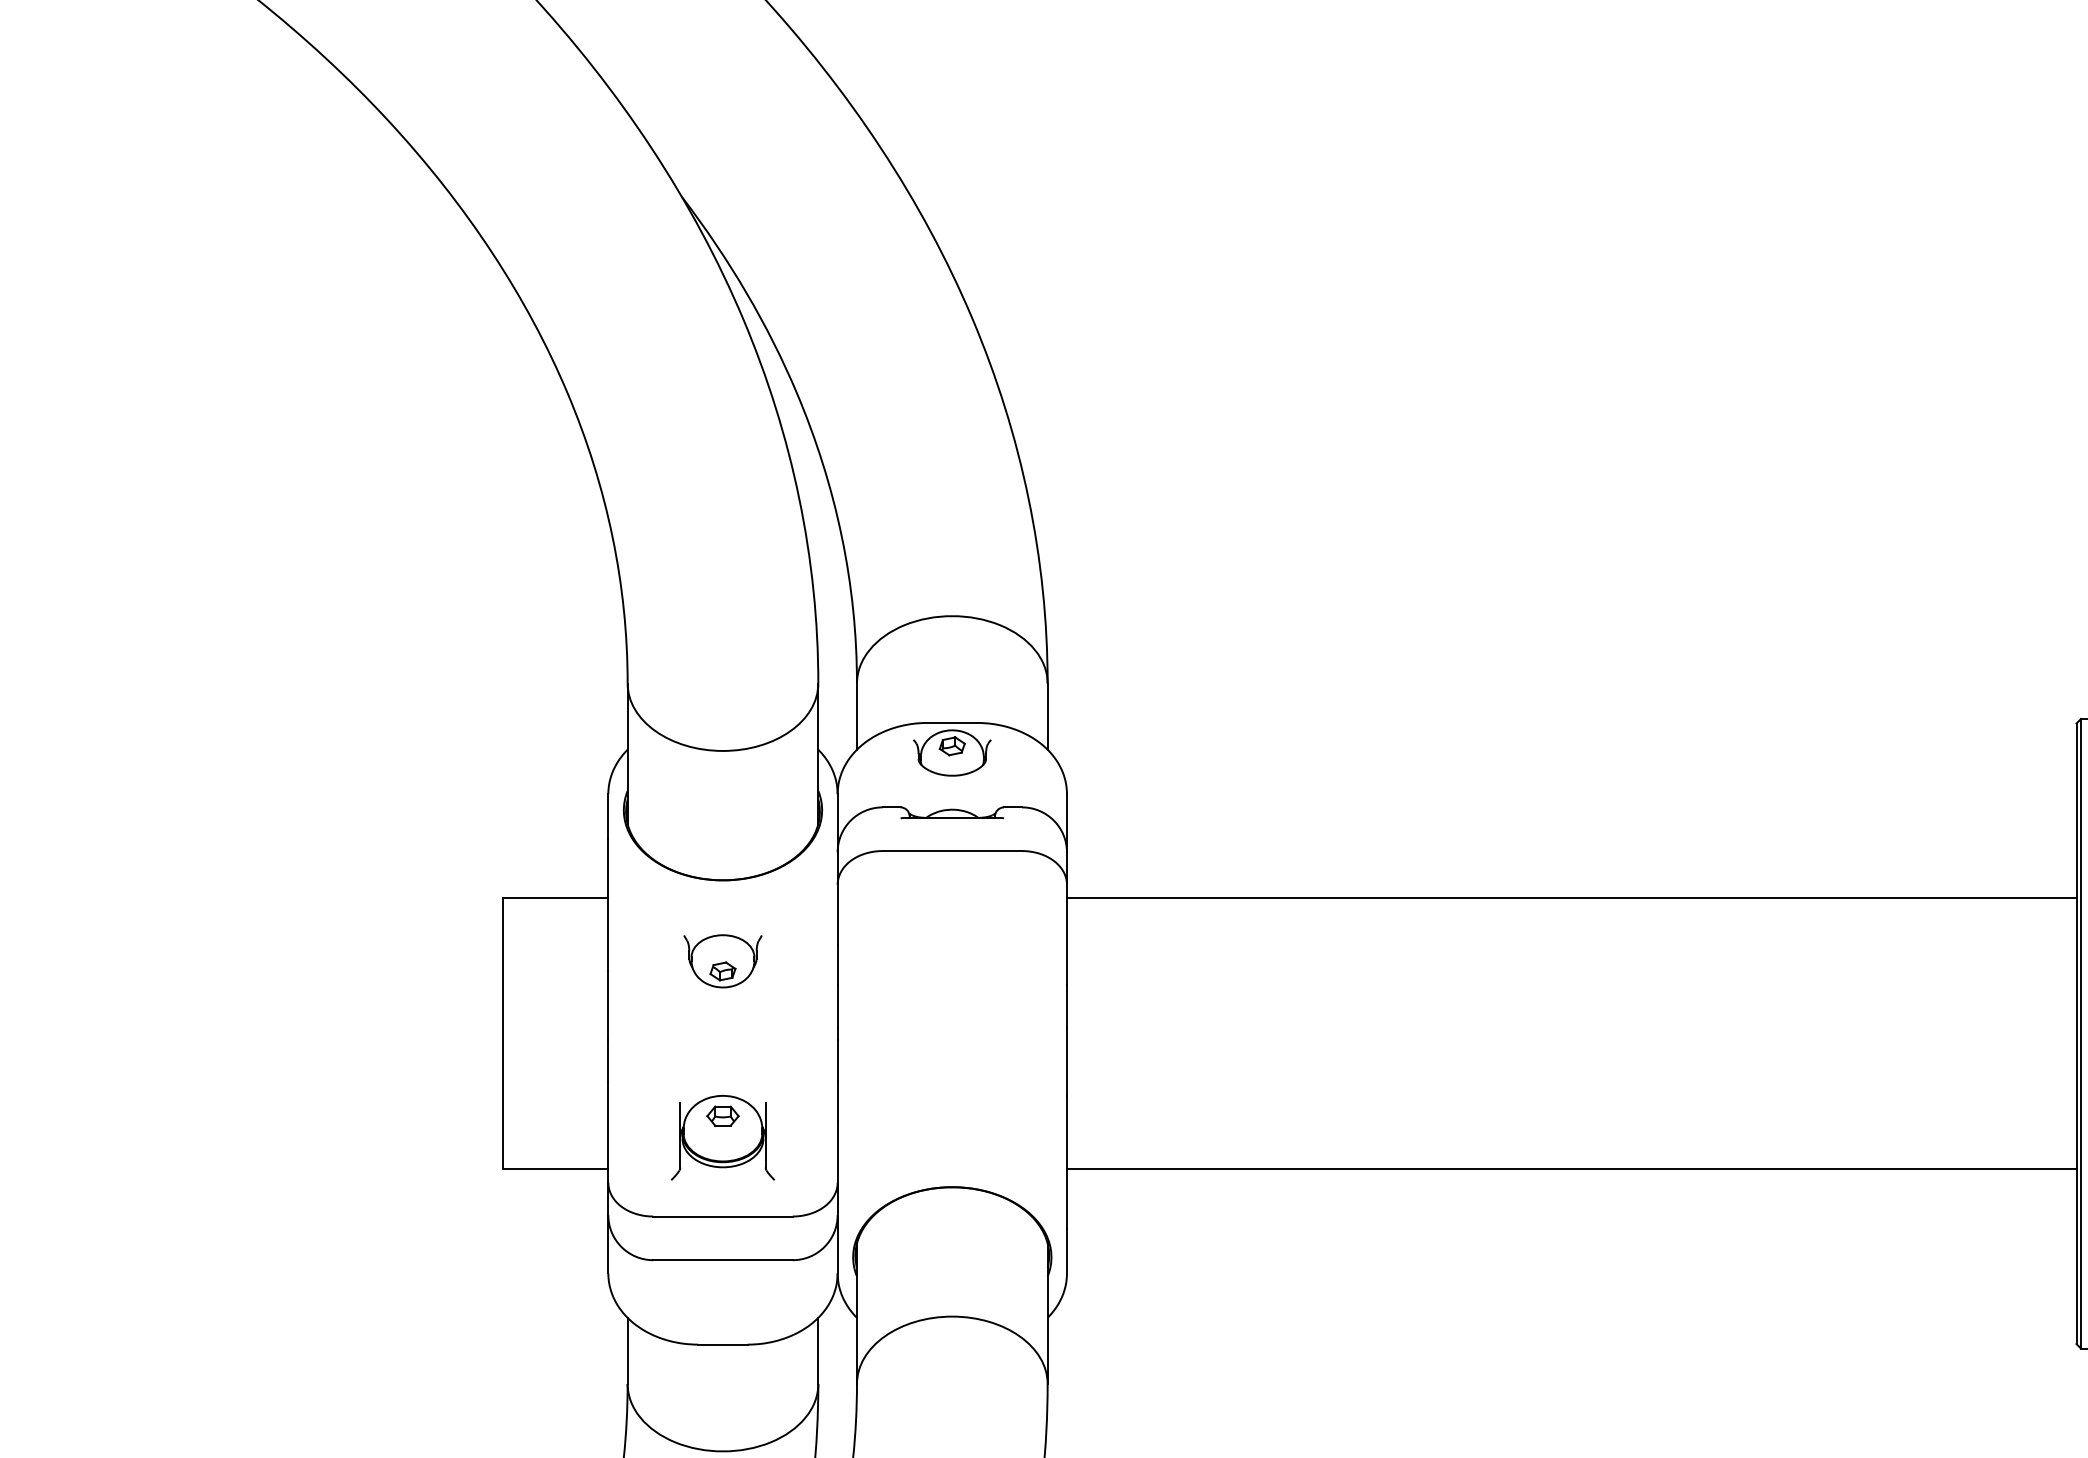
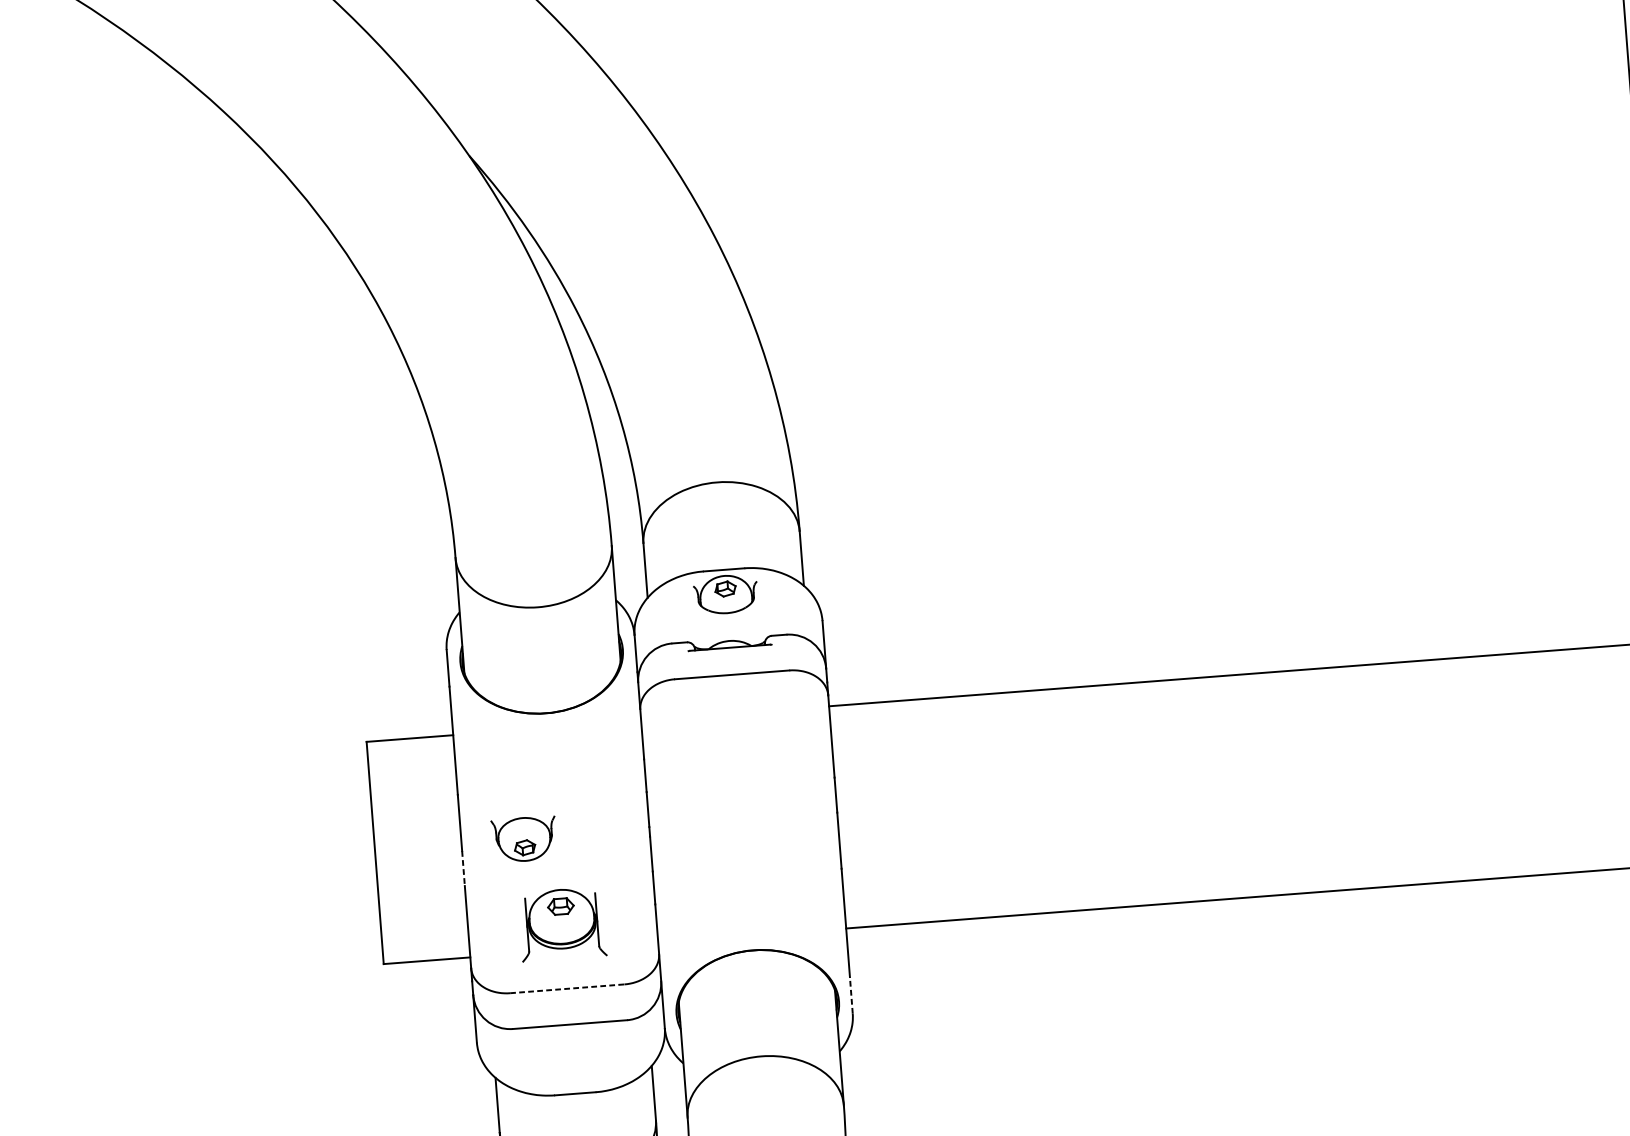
part: (722, 961) -> (524, 839), moved
line: (608, 1061) -> (463, 869), solid -> dashed
line: (722, 1216) -> (566, 988), solid -> dashed
line: (1066, 1250) -> (850, 995), solid -> dashed

